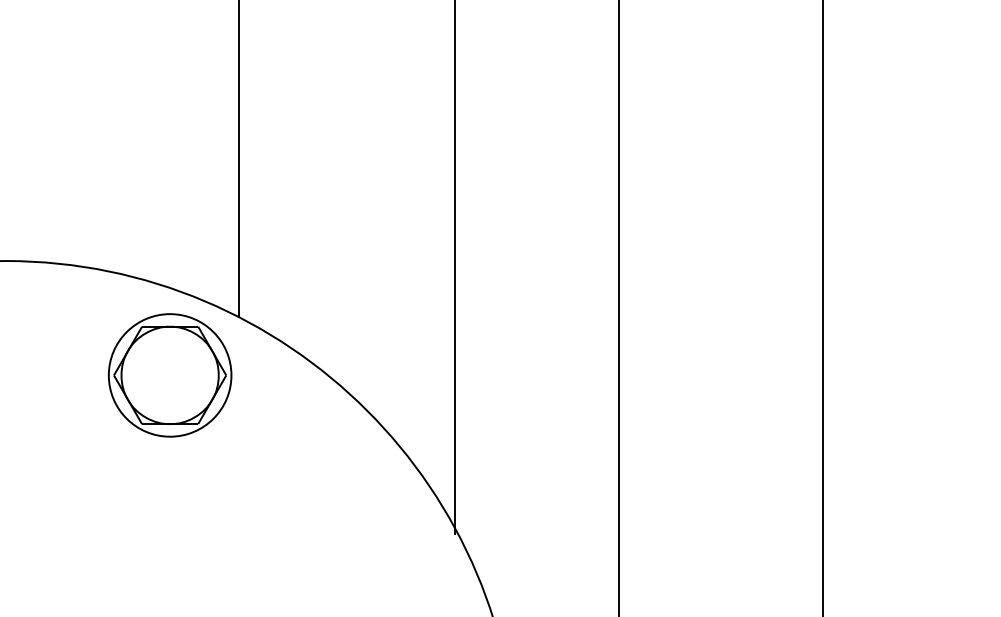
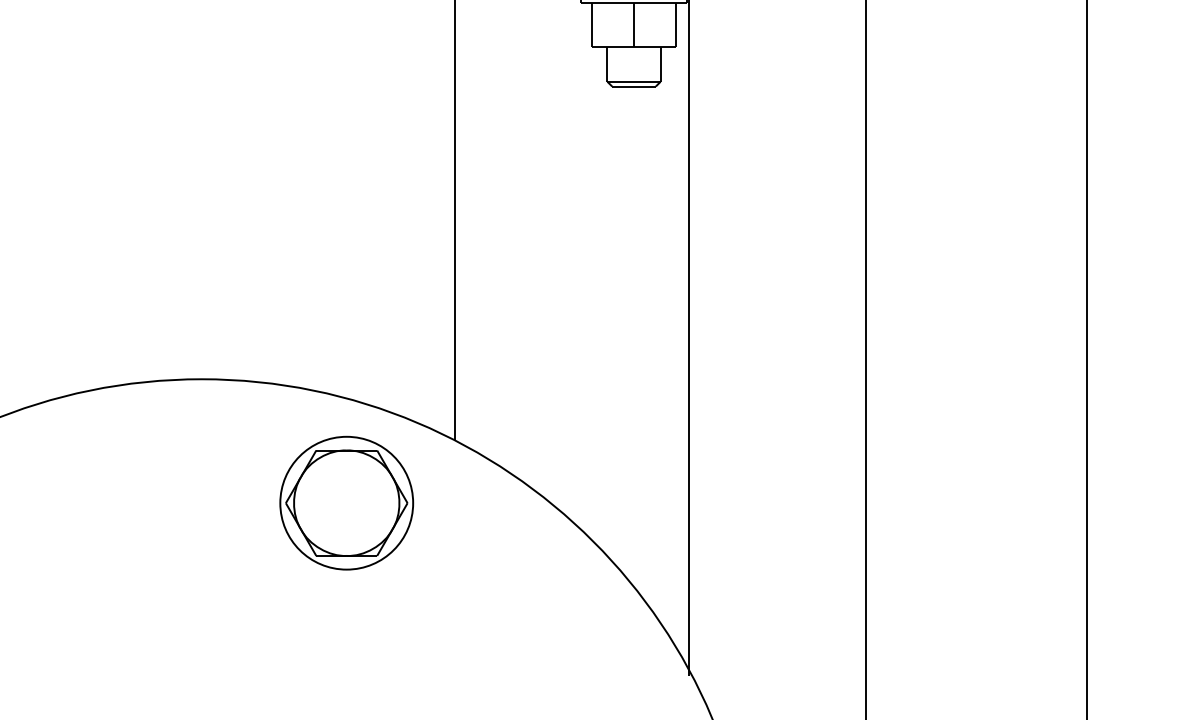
part: (169, 374) -> (346, 502), moved

